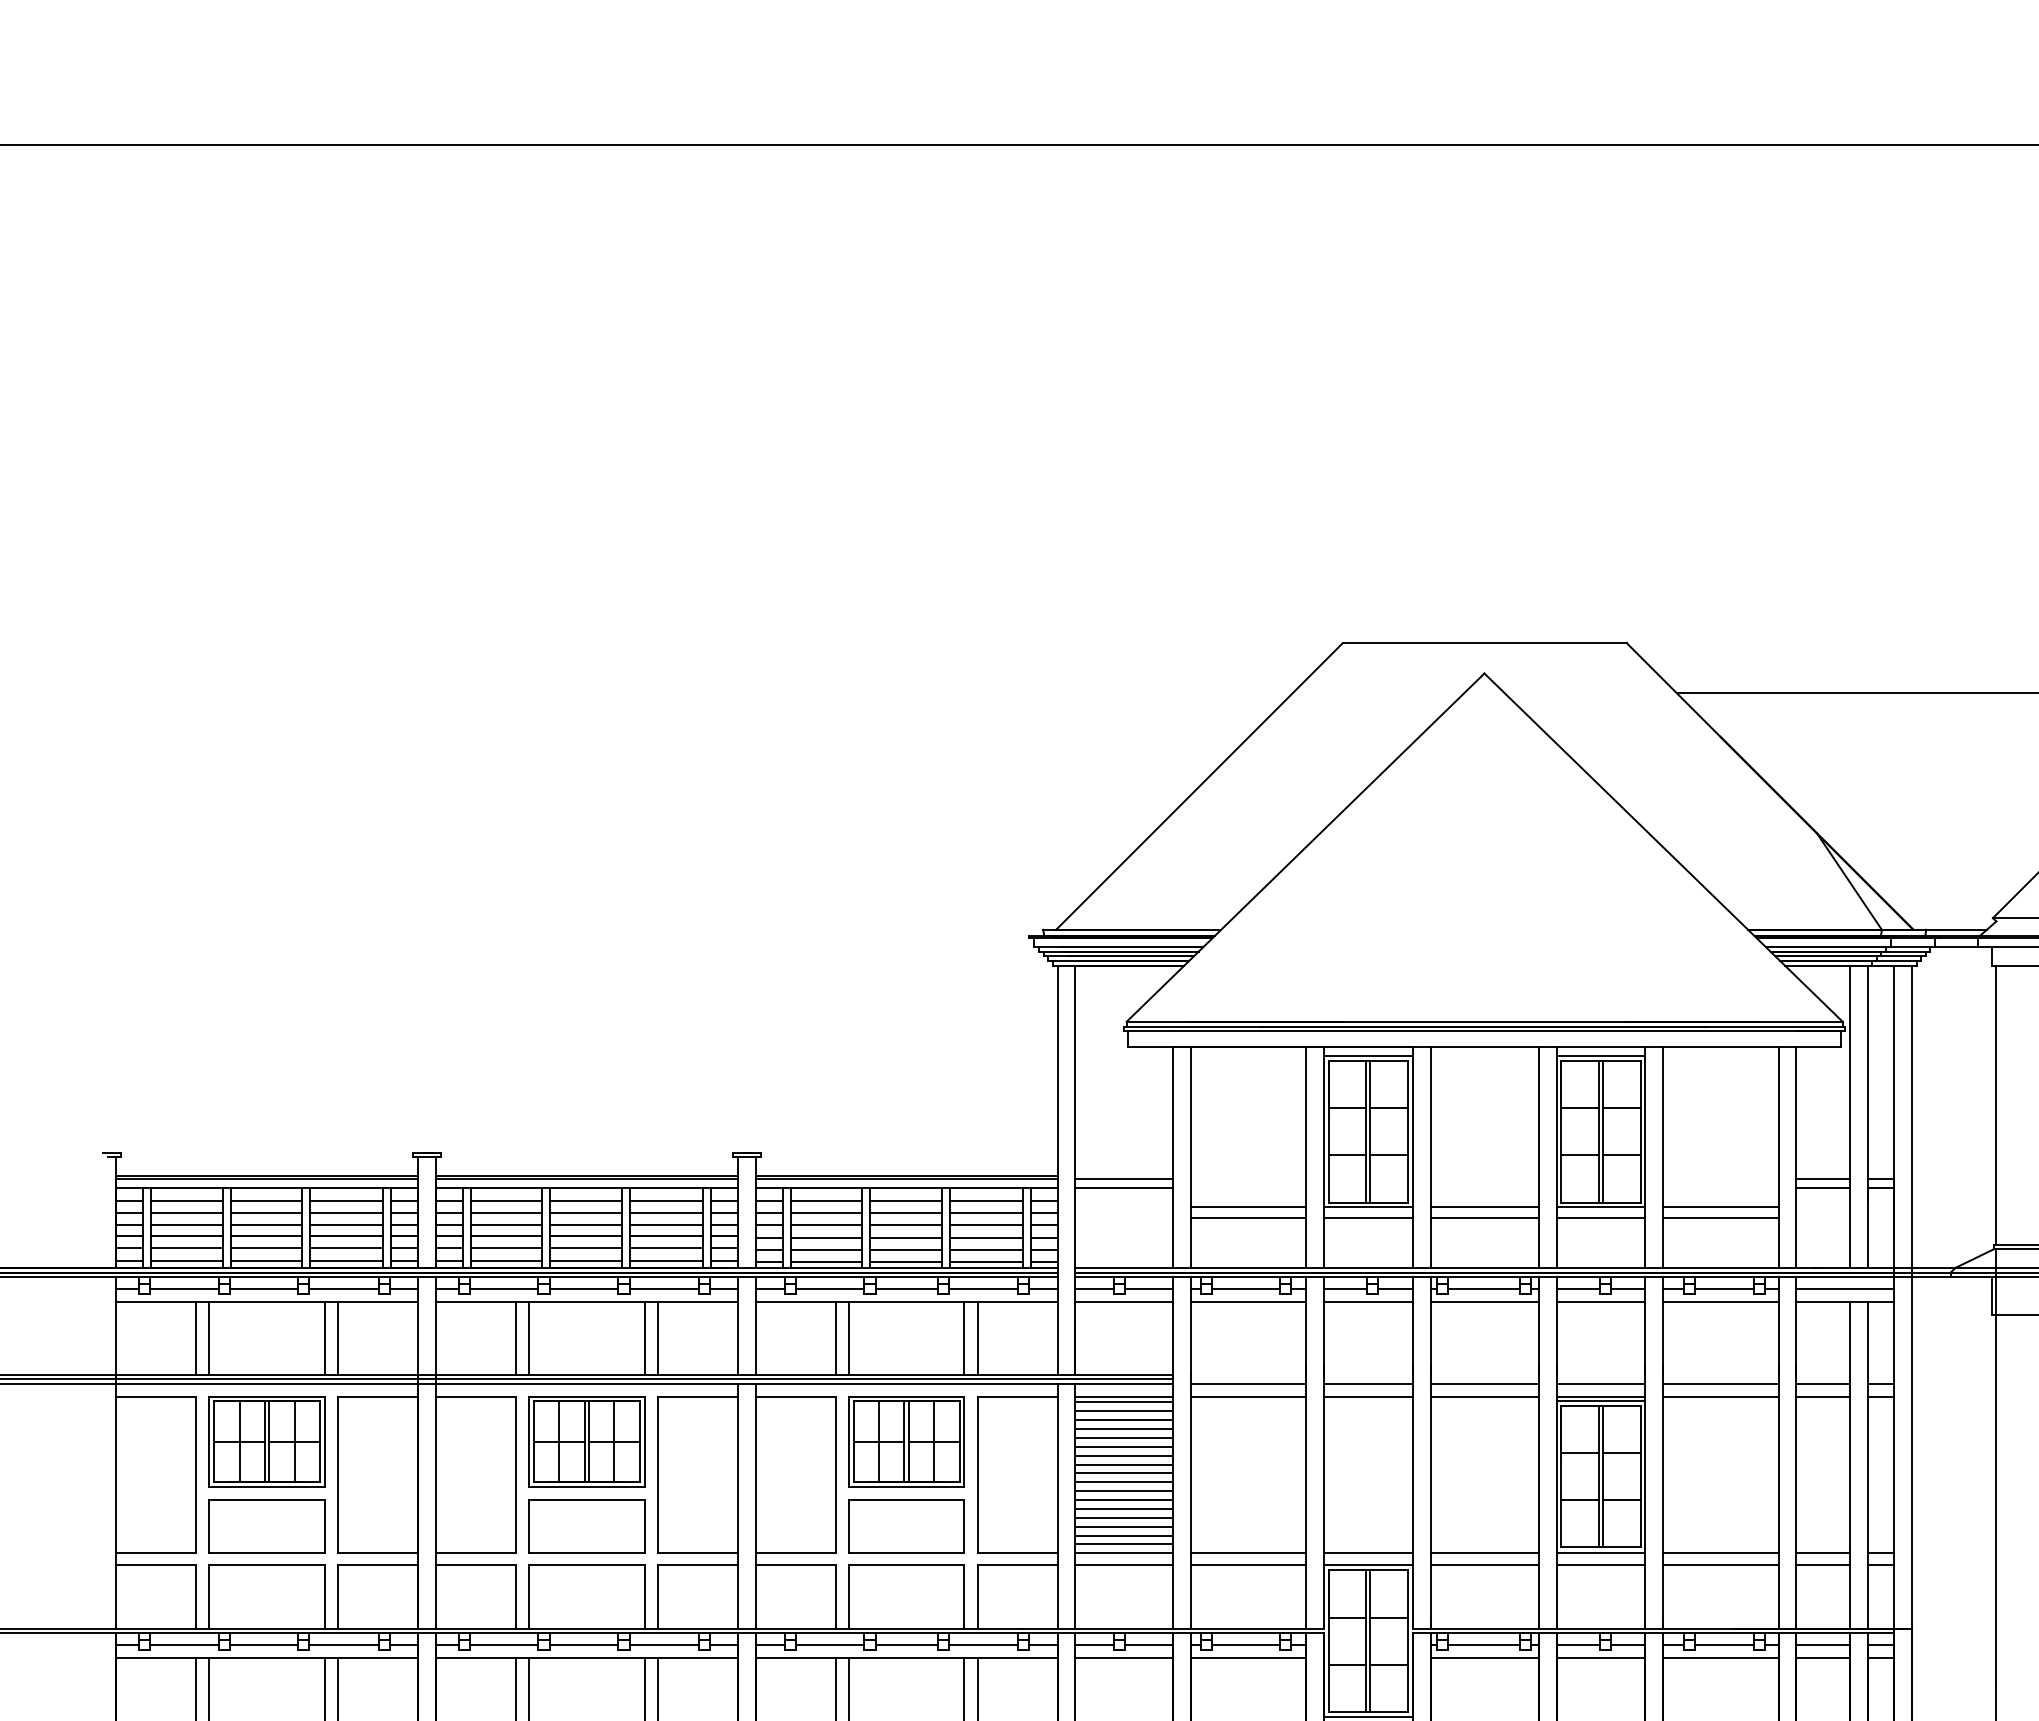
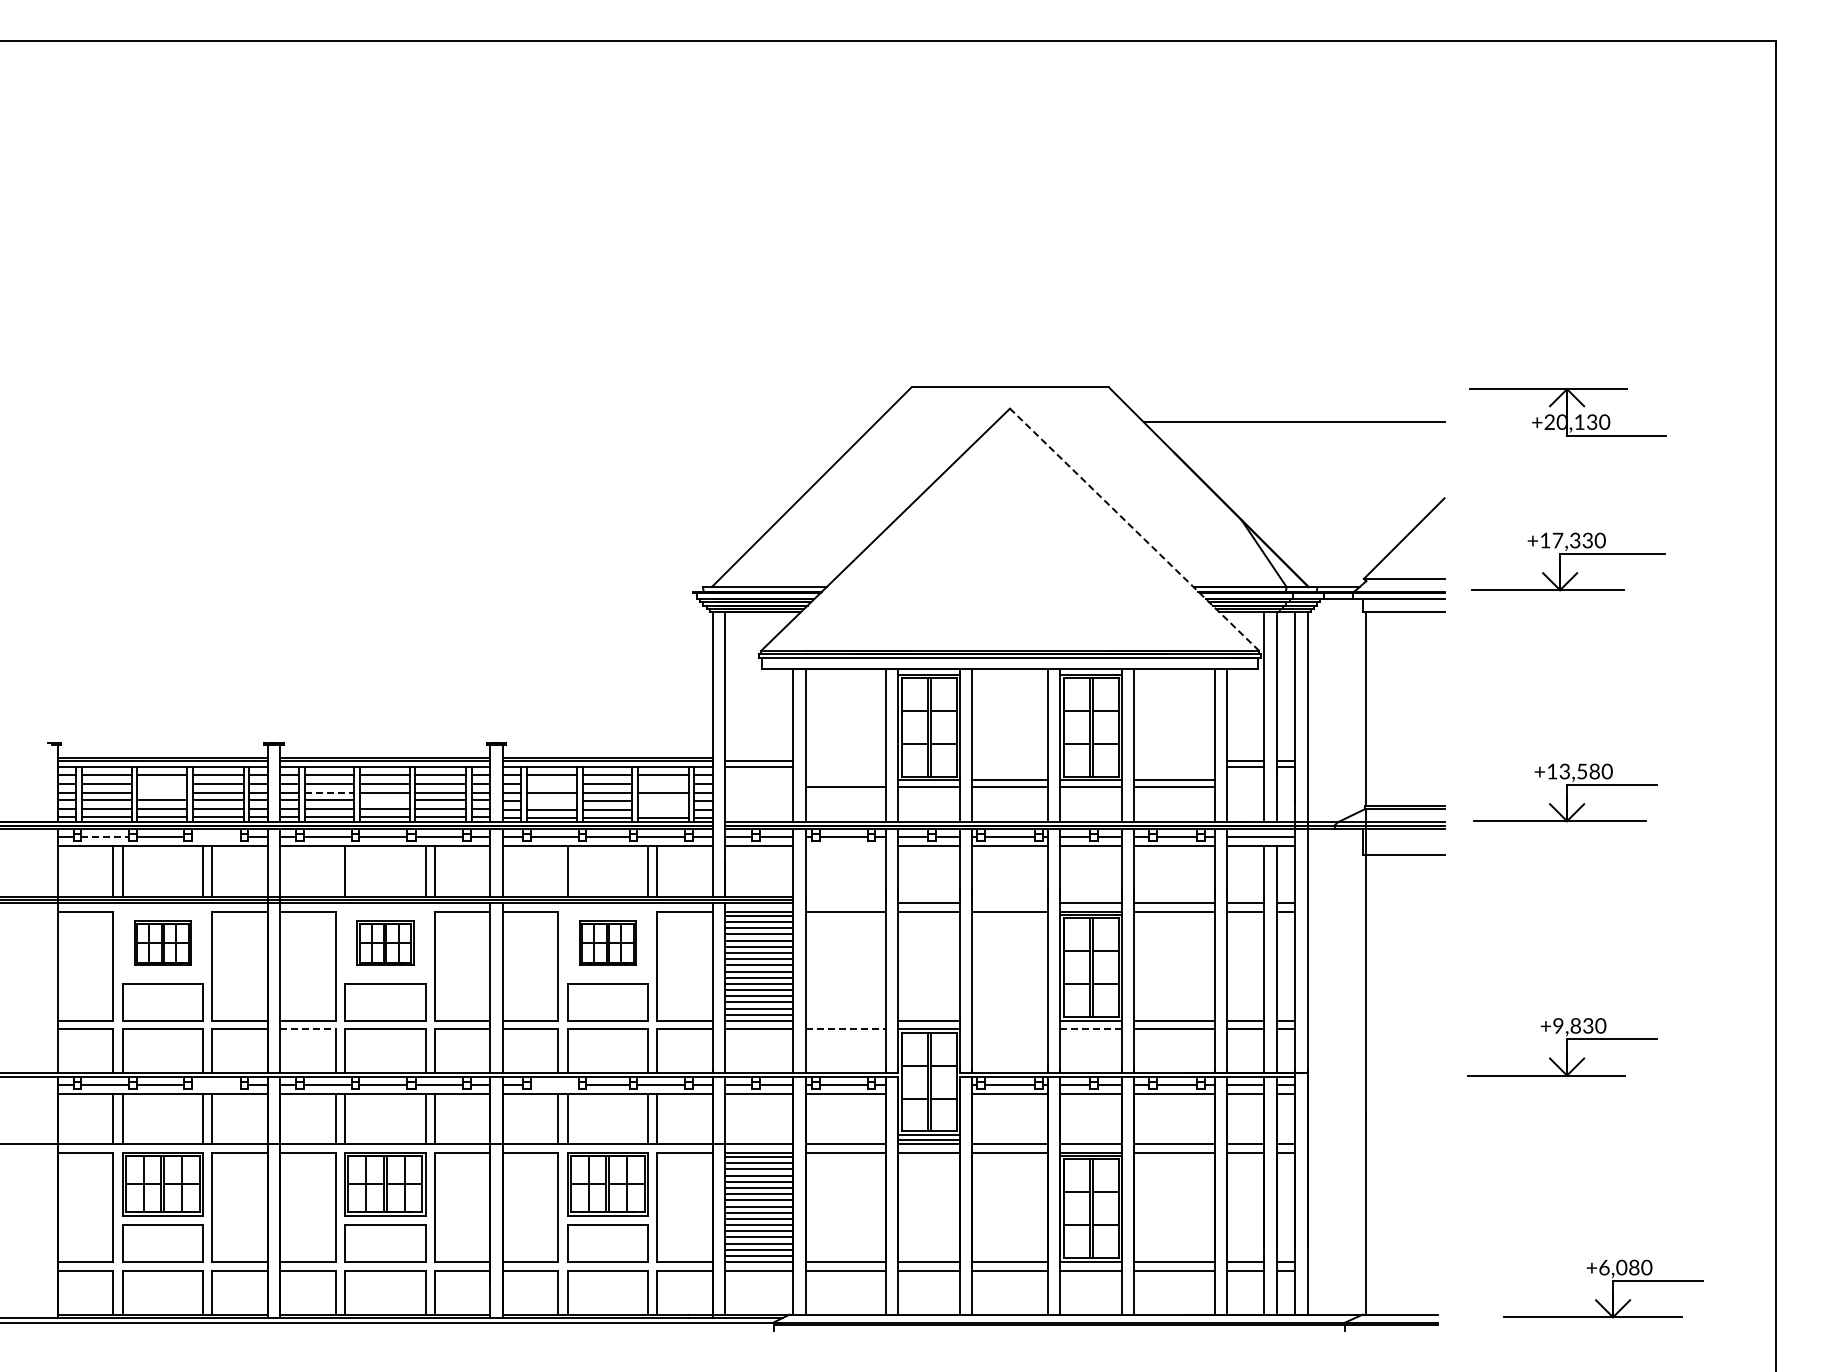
line: (1663, 847) -> (1134, 529), solid -> dashed
line: (1248, 1207) -> (845, 780), removed
line: (266, 1213) -> (162, 784), removed
line: (825, 1213) -> (551, 784), removed
line: (985, 1213) -> (662, 784), removed
line: (266, 1225) -> (162, 792), removed
line: (506, 1225) -> (329, 792), solid -> dashed
line: (585, 1236) -> (384, 800), removed
line: (825, 1237) -> (551, 801), removed
line: (985, 1237) -> (662, 801), removed
line: (985, 1249) -> (662, 809), removed
line: (184, 1288) -> (105, 836), solid -> dashed
line: (344, 1288) -> (216, 836), removed
line: (1248, 1301) -> (845, 845), removed
line: (515, 1337) -> (335, 870), removed
line: (835, 1337) -> (558, 870), removed
line: (1248, 1384) -> (845, 903), removed
line: (1483, 1384) -> (1009, 903), removed
part: (266, 1441) -> (162, 943), size x0.7
part: (587, 1441) -> (385, 943), size x0.7
part: (906, 1441) -> (607, 943), size x0.7
line: (1248, 1552) -> (845, 1020), removed
line: (1483, 1552) -> (1009, 1020), removed
line: (476, 1565) -> (308, 1029), solid -> dashed
line: (1249, 1565) -> (846, 1029), solid -> dashed
line: (1483, 1565) -> (1009, 1029), removed
line: (1601, 1565) -> (1091, 1029), solid -> dashed
line: (344, 1644) -> (216, 1084), removed
line: (829, 1644) -> (554, 1084), removed

